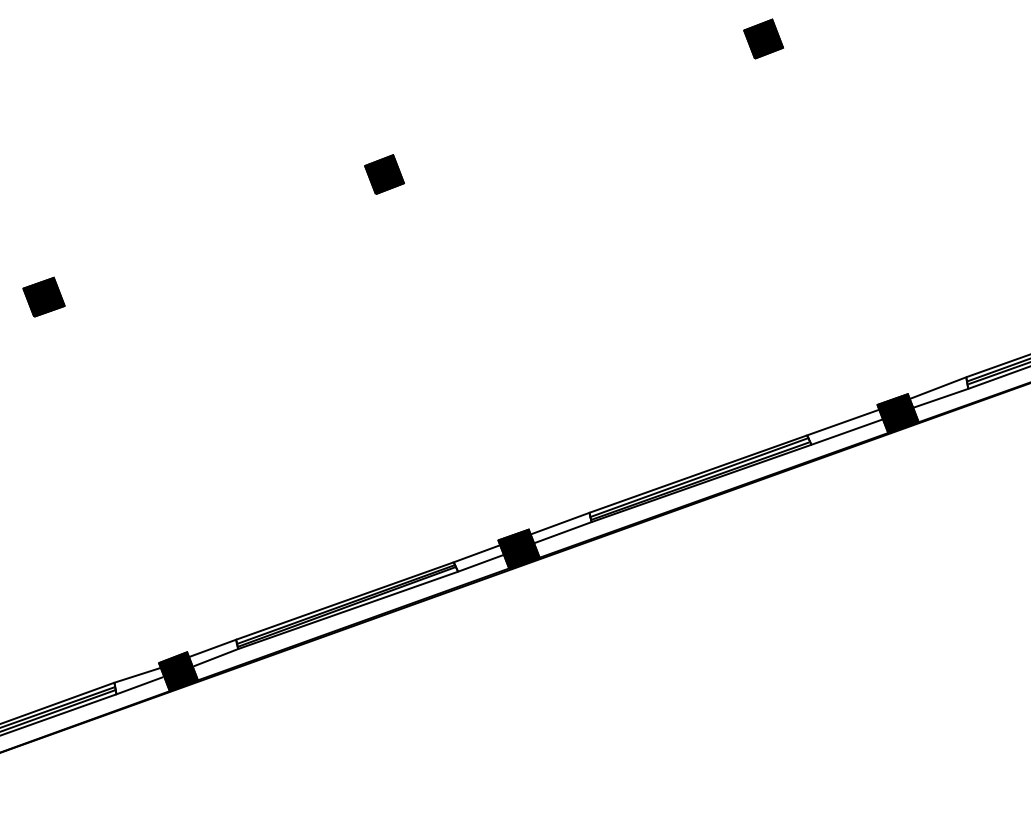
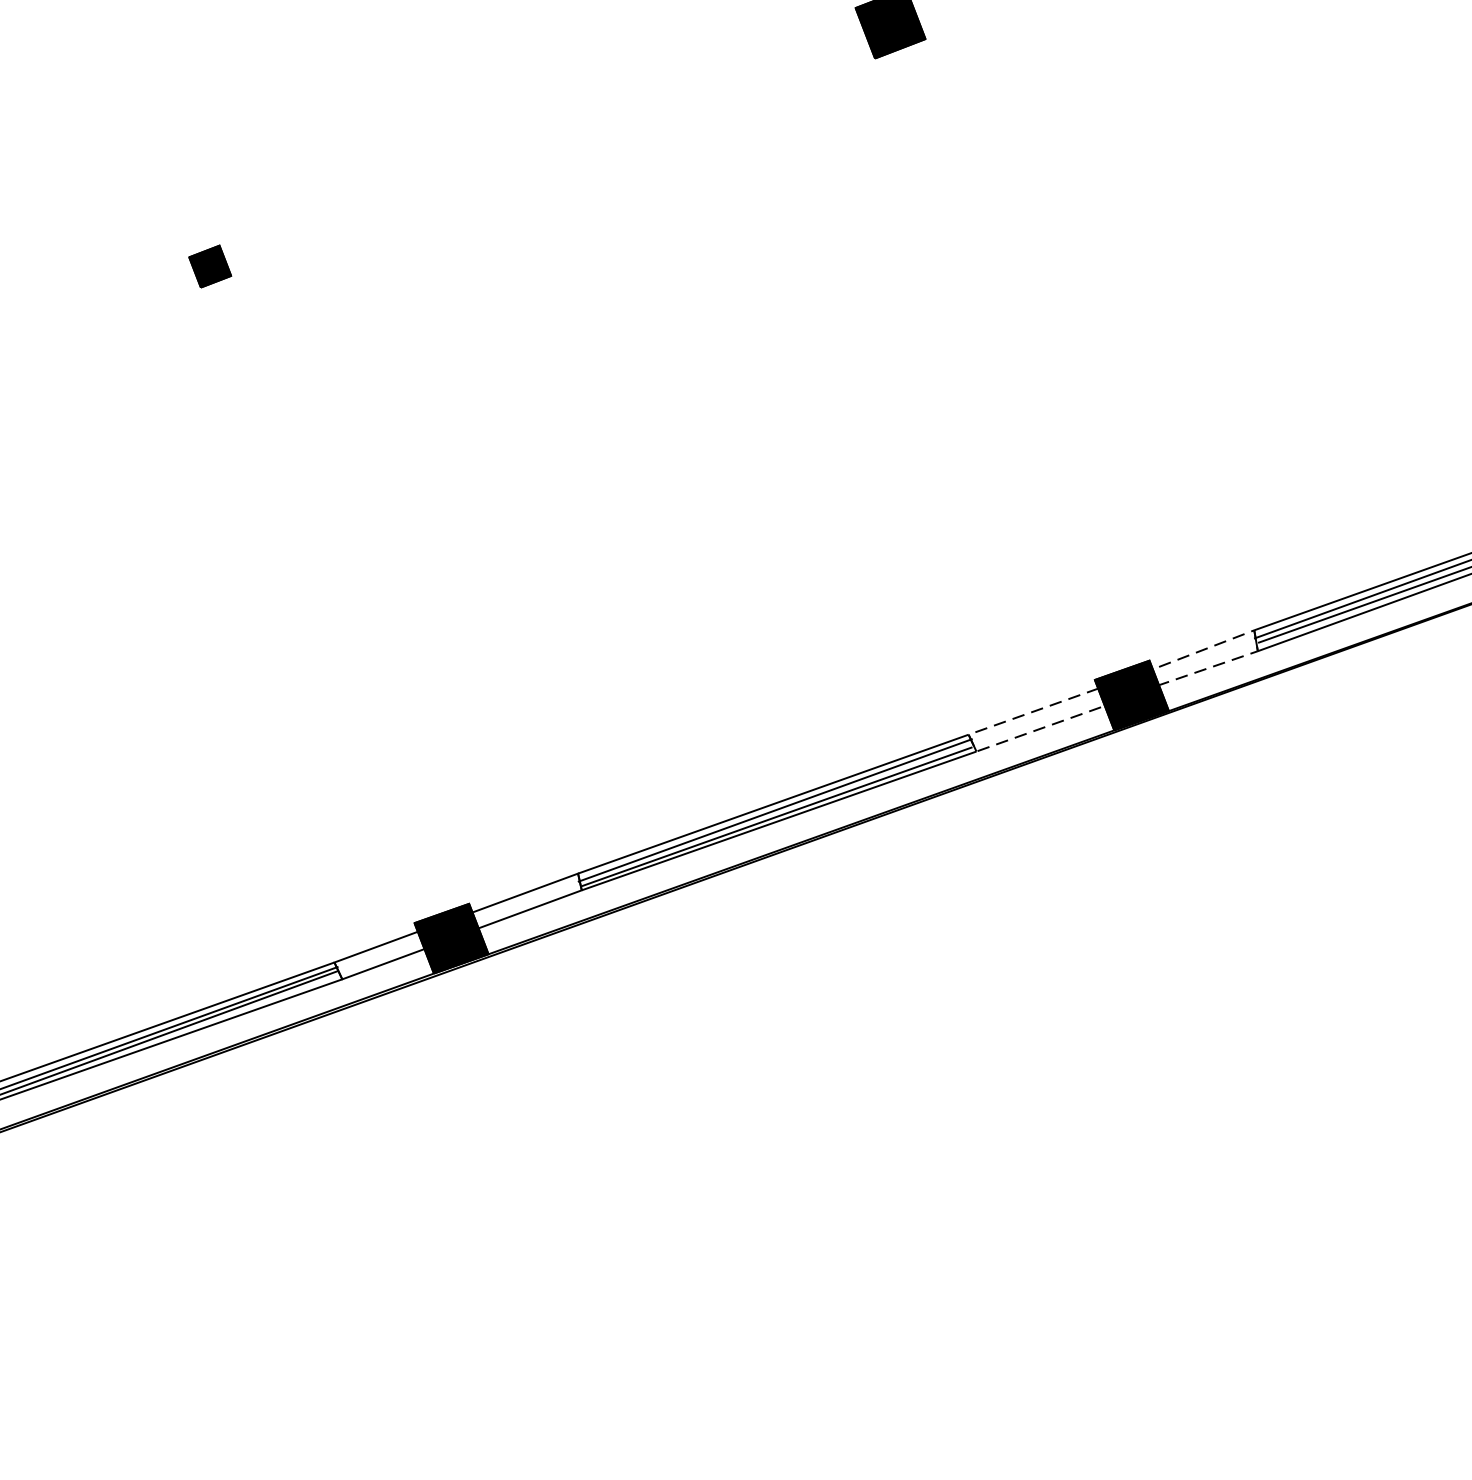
part: (384, 174) -> (210, 266), size x0.6
line: (967, 382) -> (1256, 639), solid -> dashed
line: (809, 440) -> (972, 743), solid -> dashed

